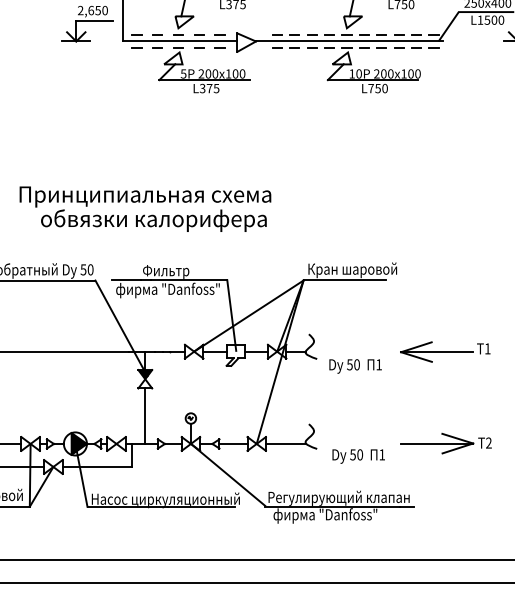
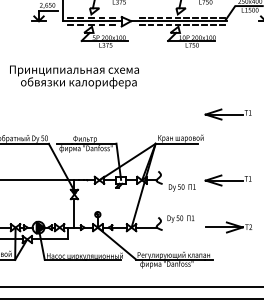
text: (145, 207) -> (74, 76), moved
part: (443, 223) -> (227, 114), added
text: (357, 455) -> (180, 218), moved

